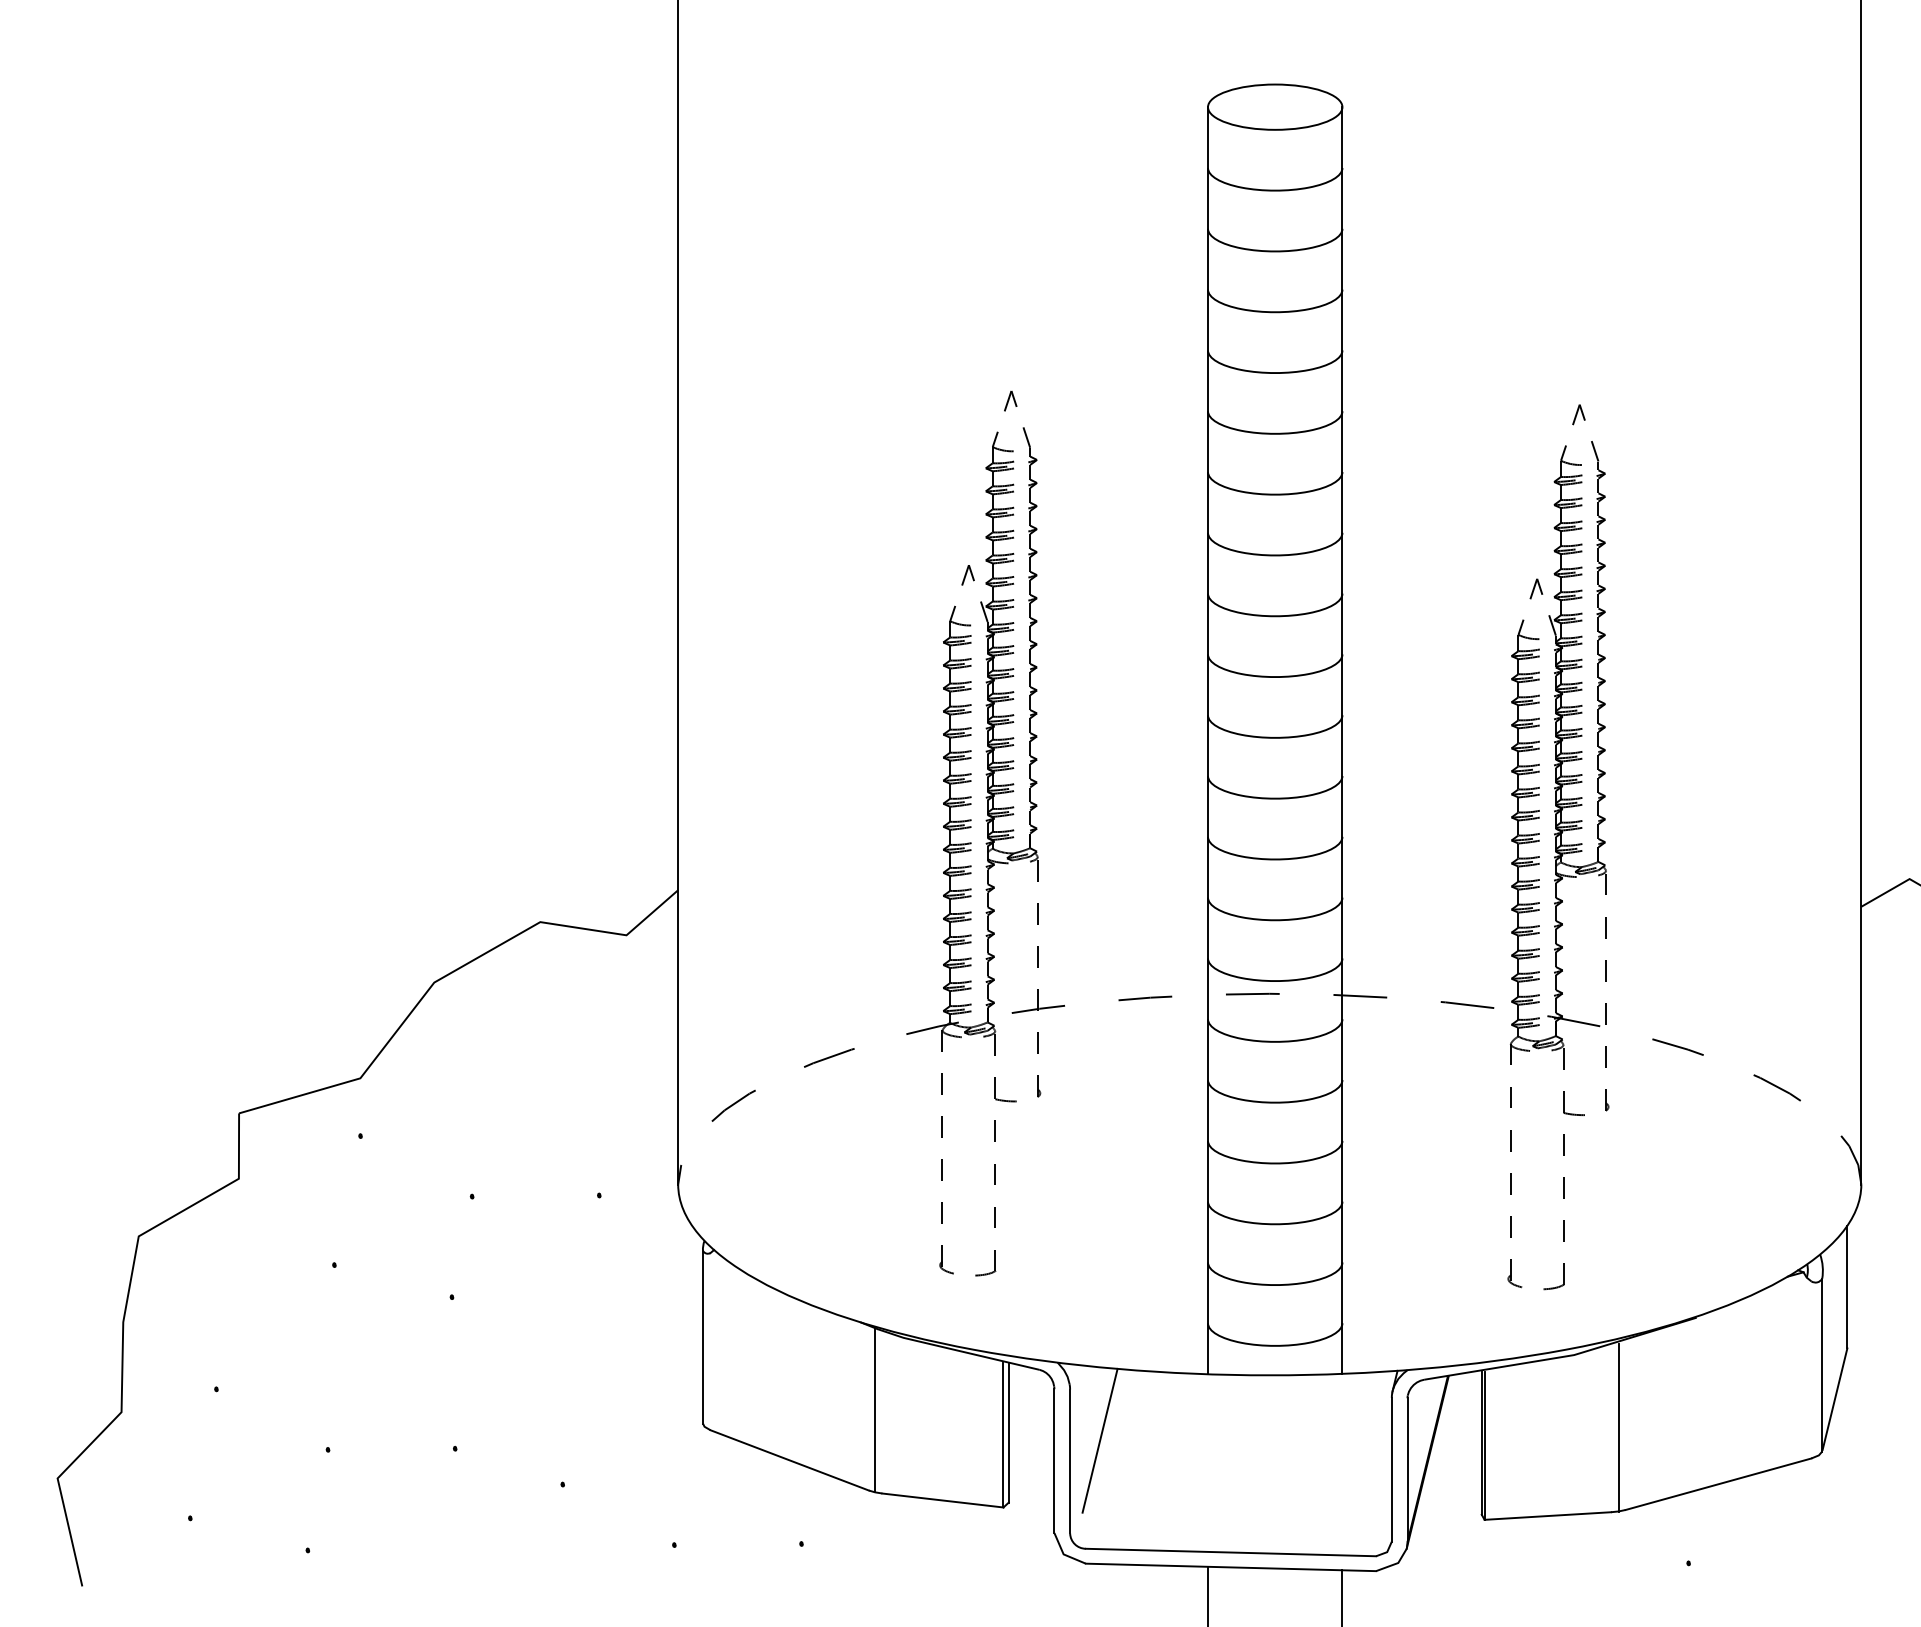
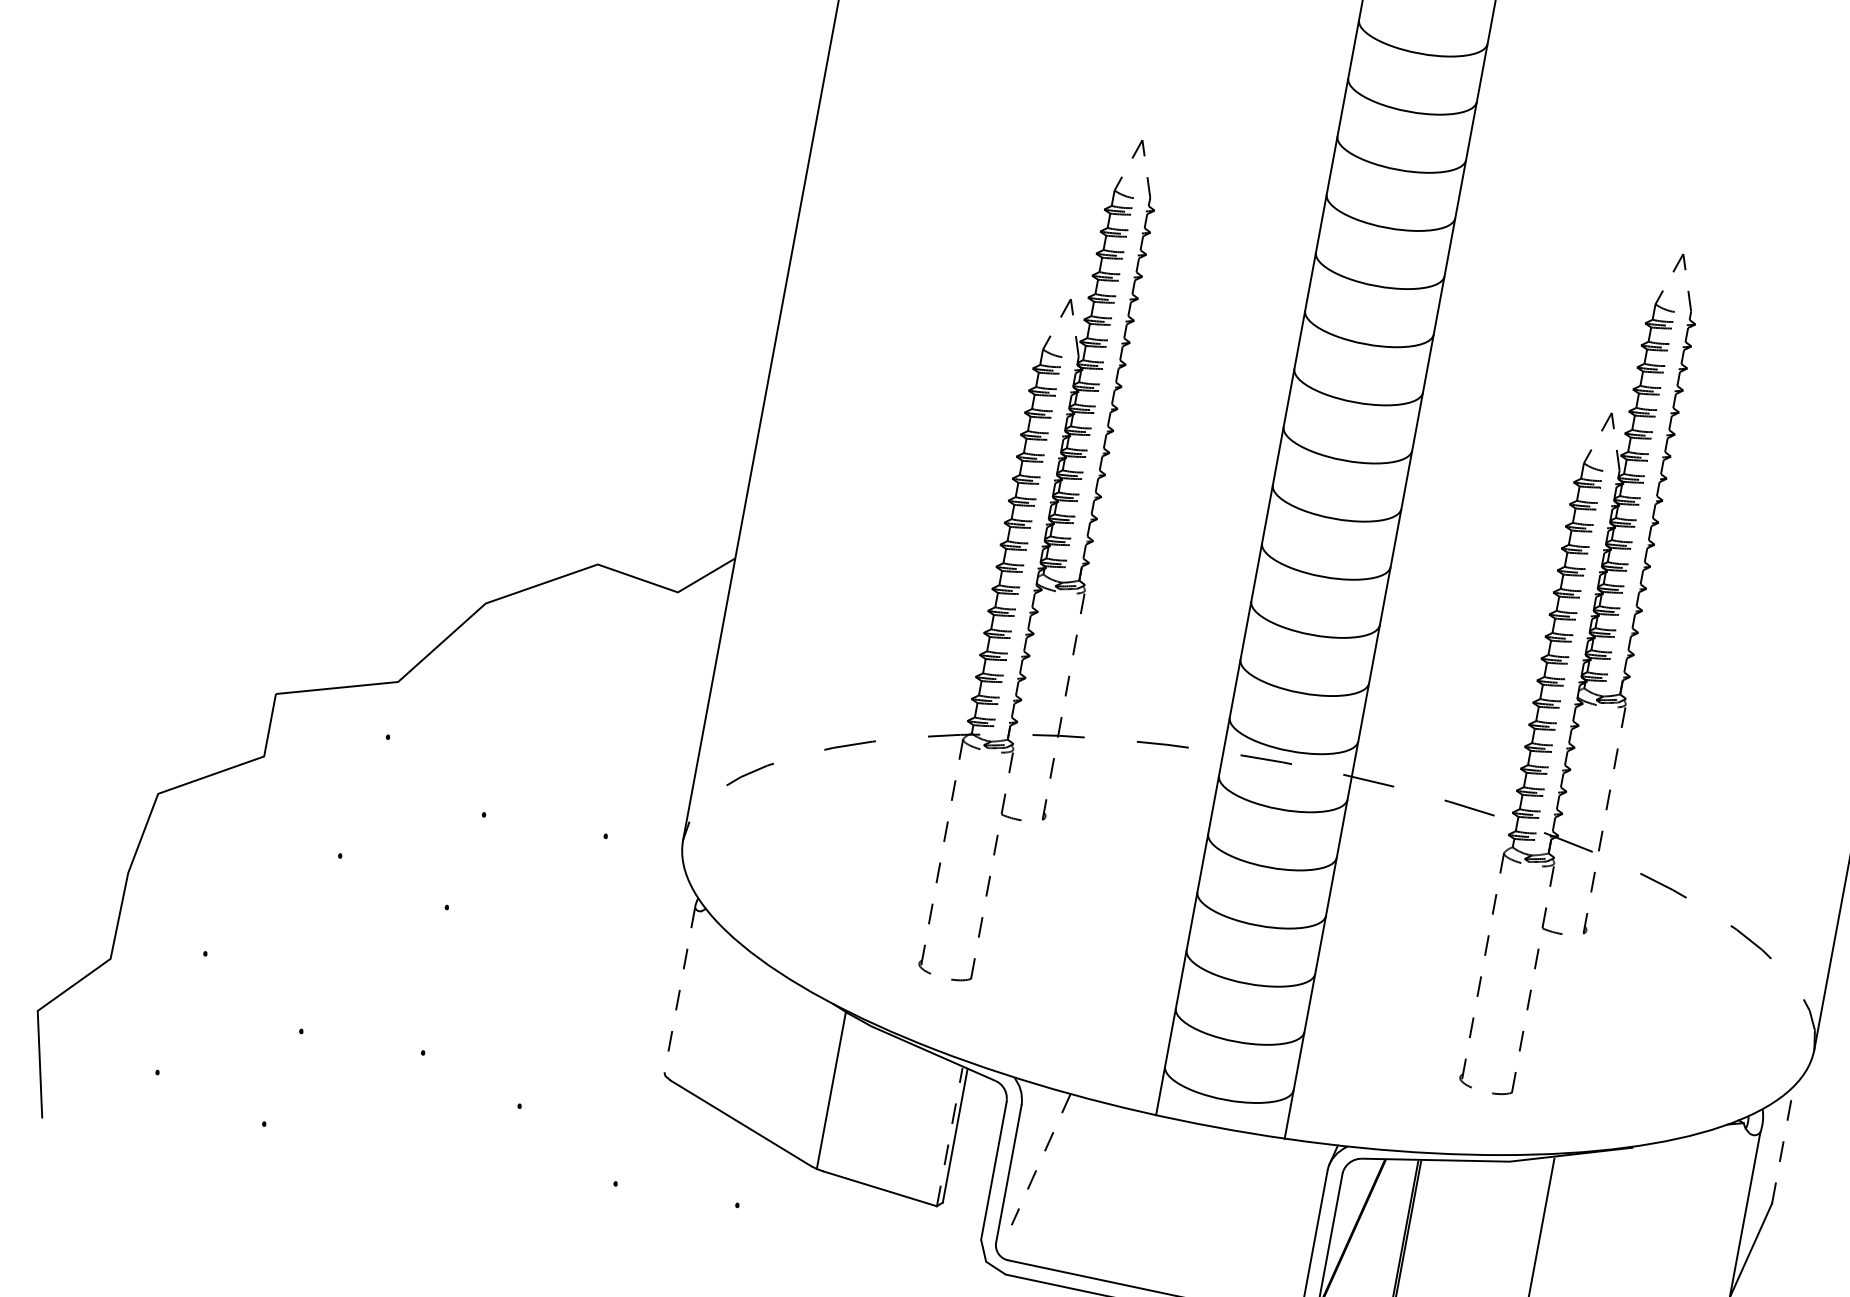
line: (1847, 1286) -> (1783, 1144), solid -> dashed
line: (703, 1337) -> (680, 990), solid -> dashed
line: (1003, 1434) -> (949, 1136), solid -> dashed
line: (1100, 1440) -> (1041, 1159), solid -> dashed

